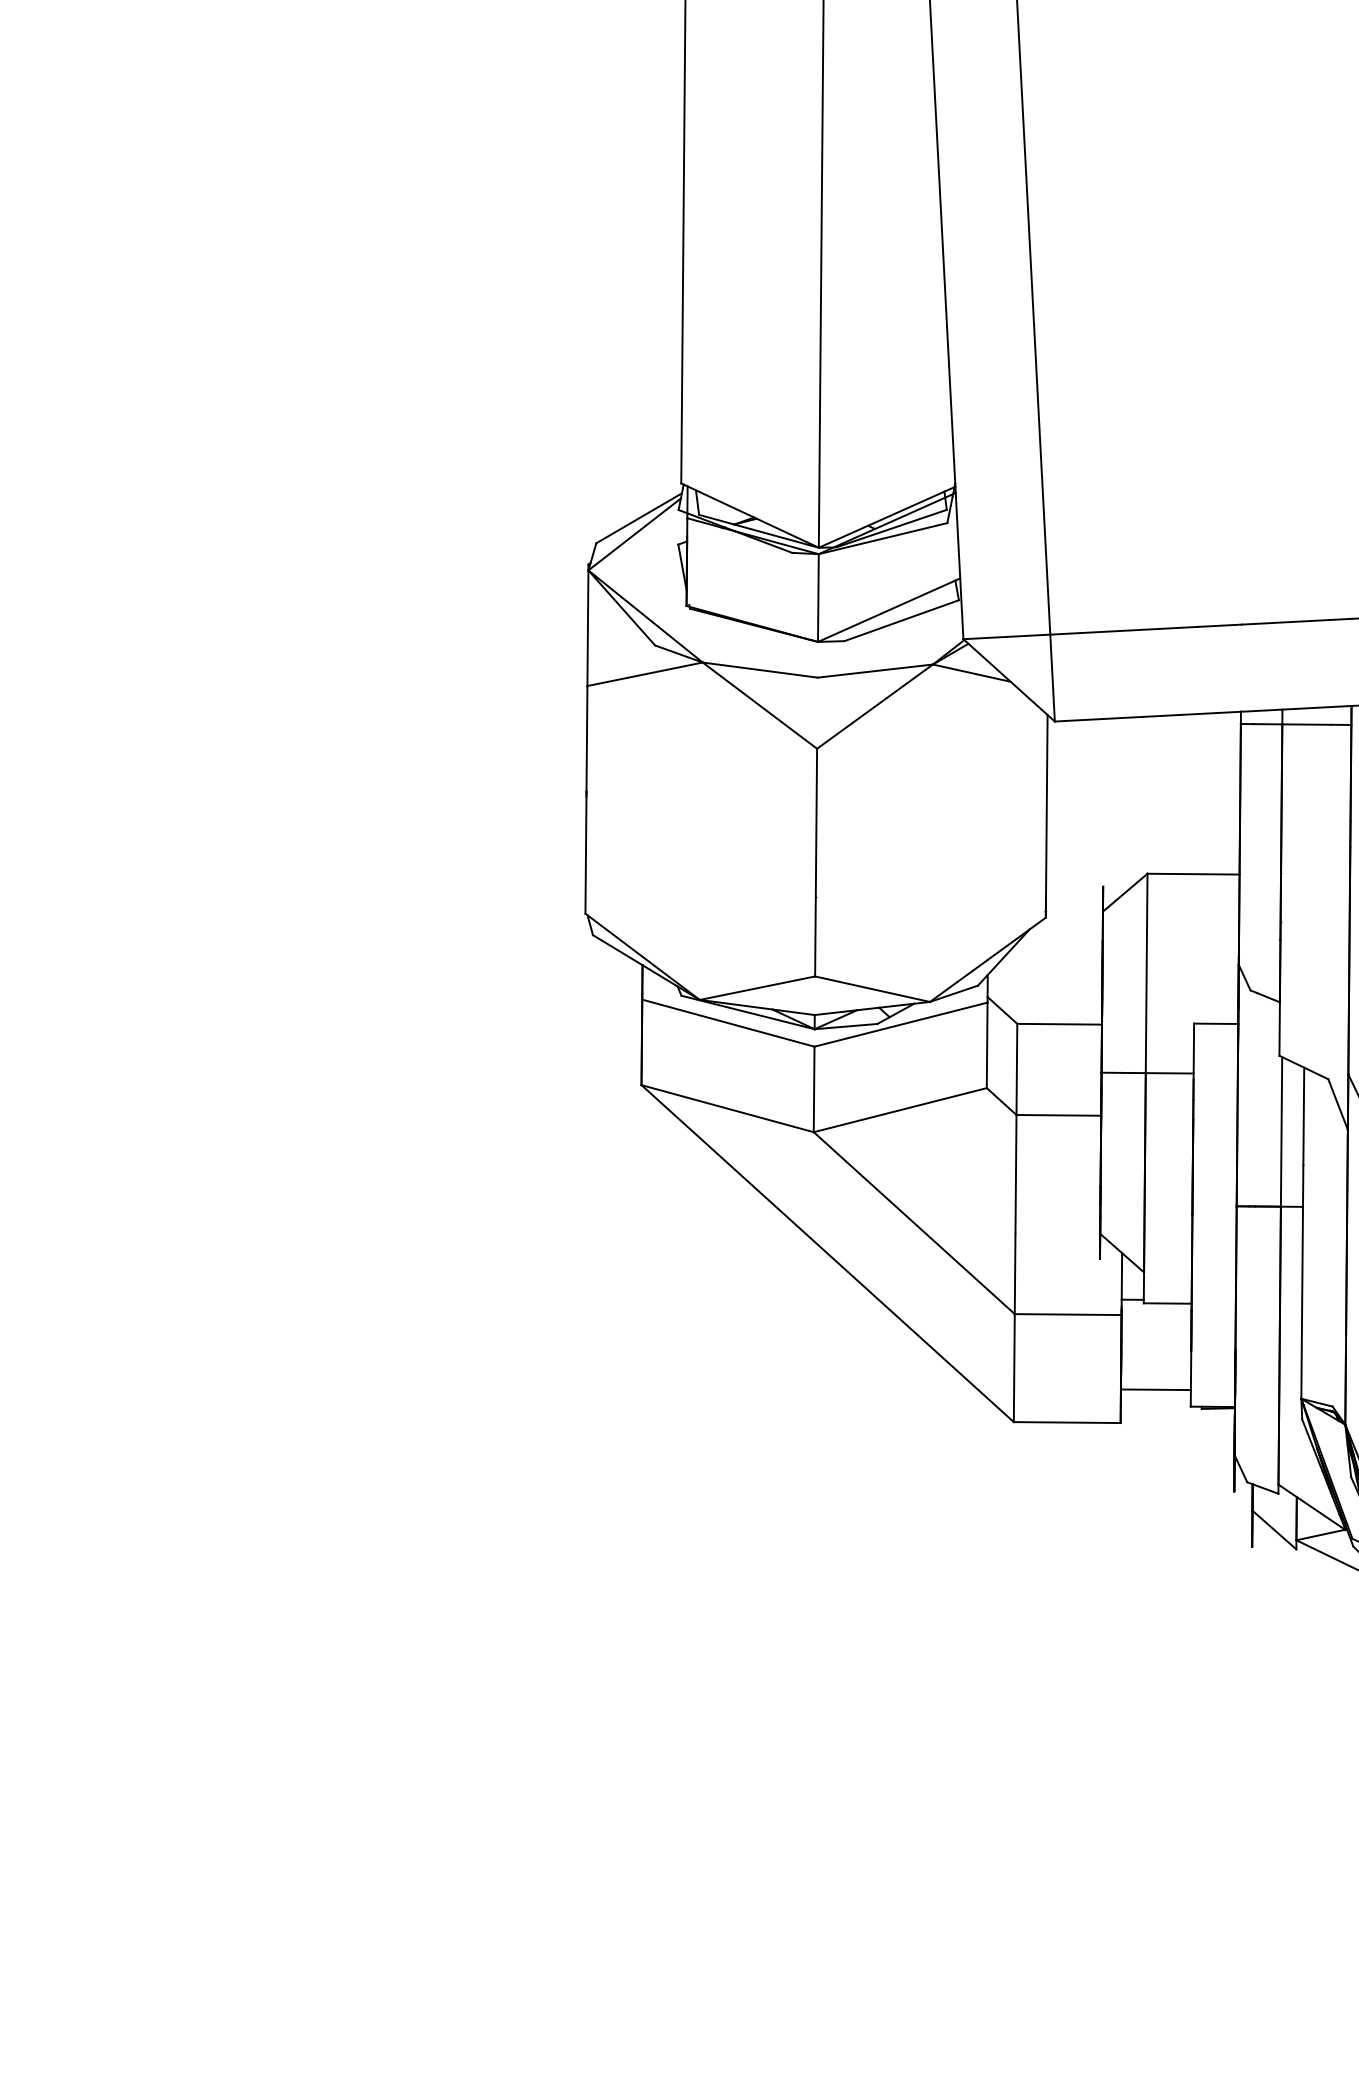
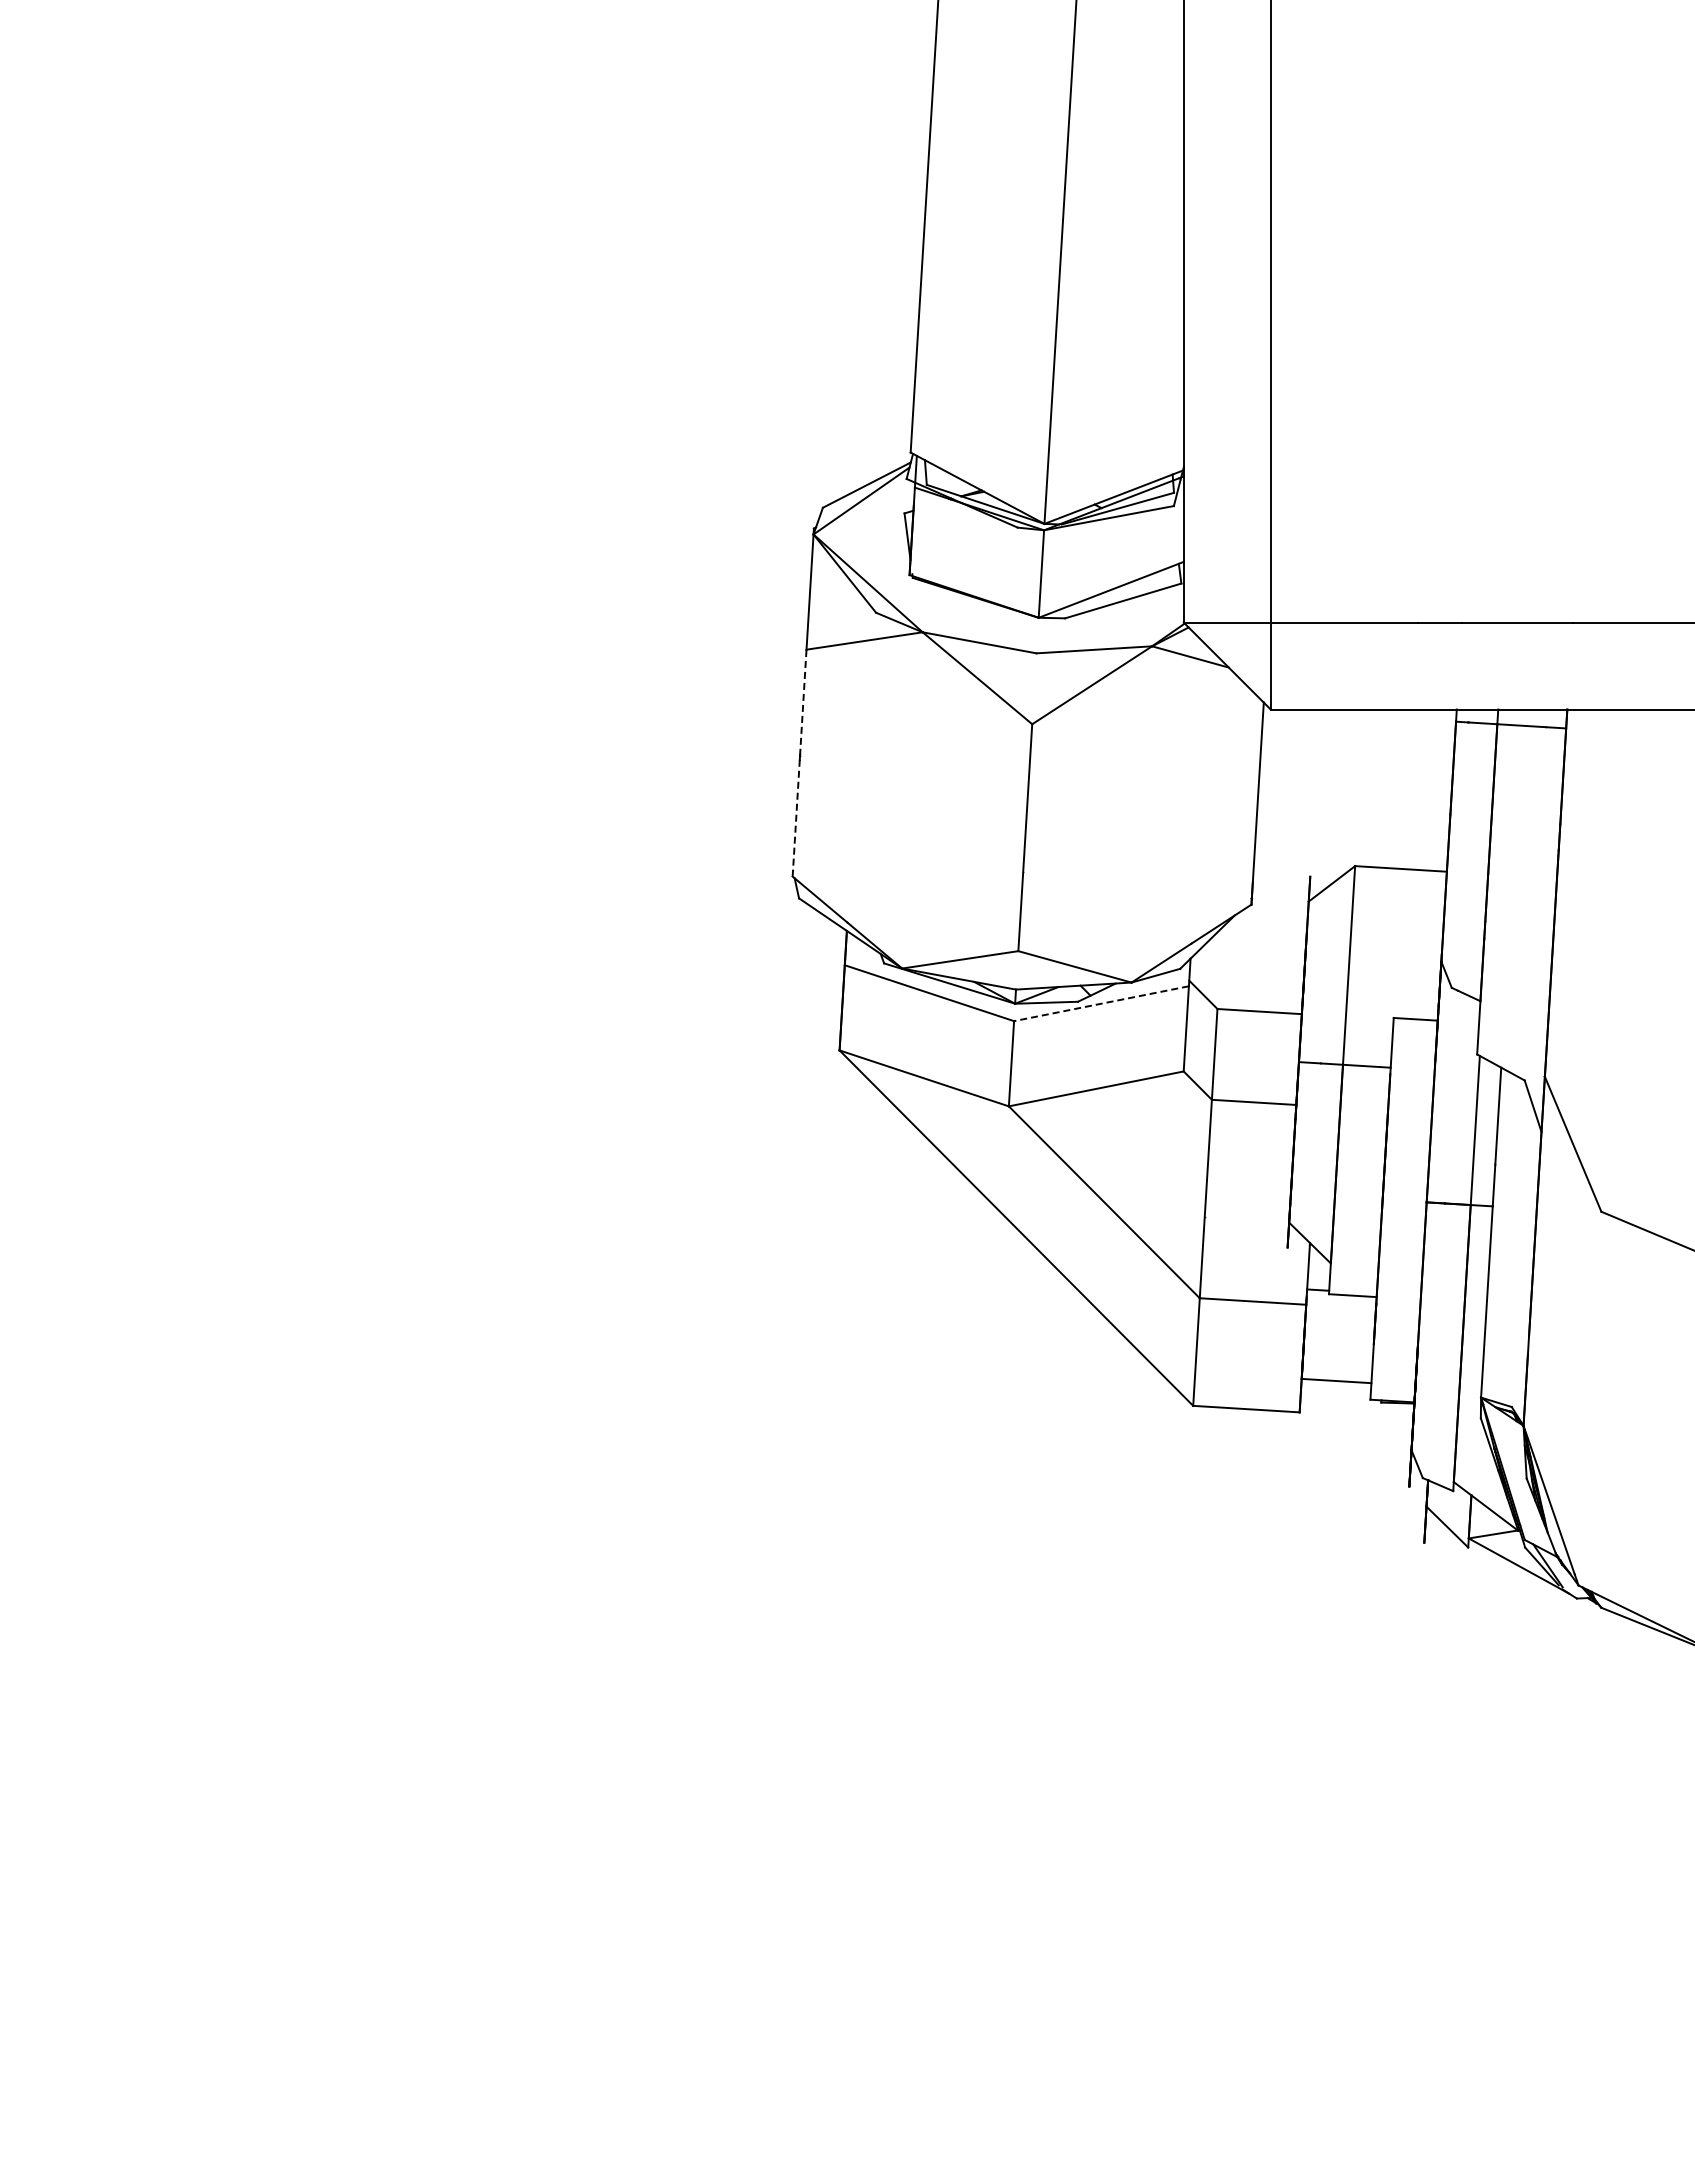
line: (586, 800) -> (799, 763), solid -> dashed
line: (901, 1024) -> (1101, 1003), solid -> dashed

